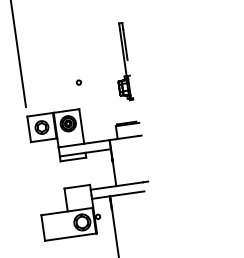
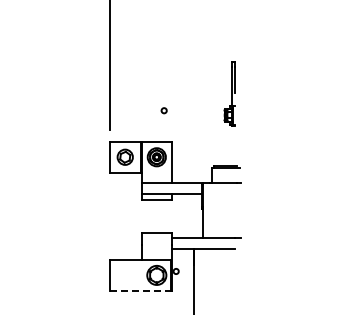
part: (121, 61) -> (229, 93), size x0.7
circle: (78, 82) -> (163, 110), moved
line: (70, 236) -> (140, 290), solid -> dashed

